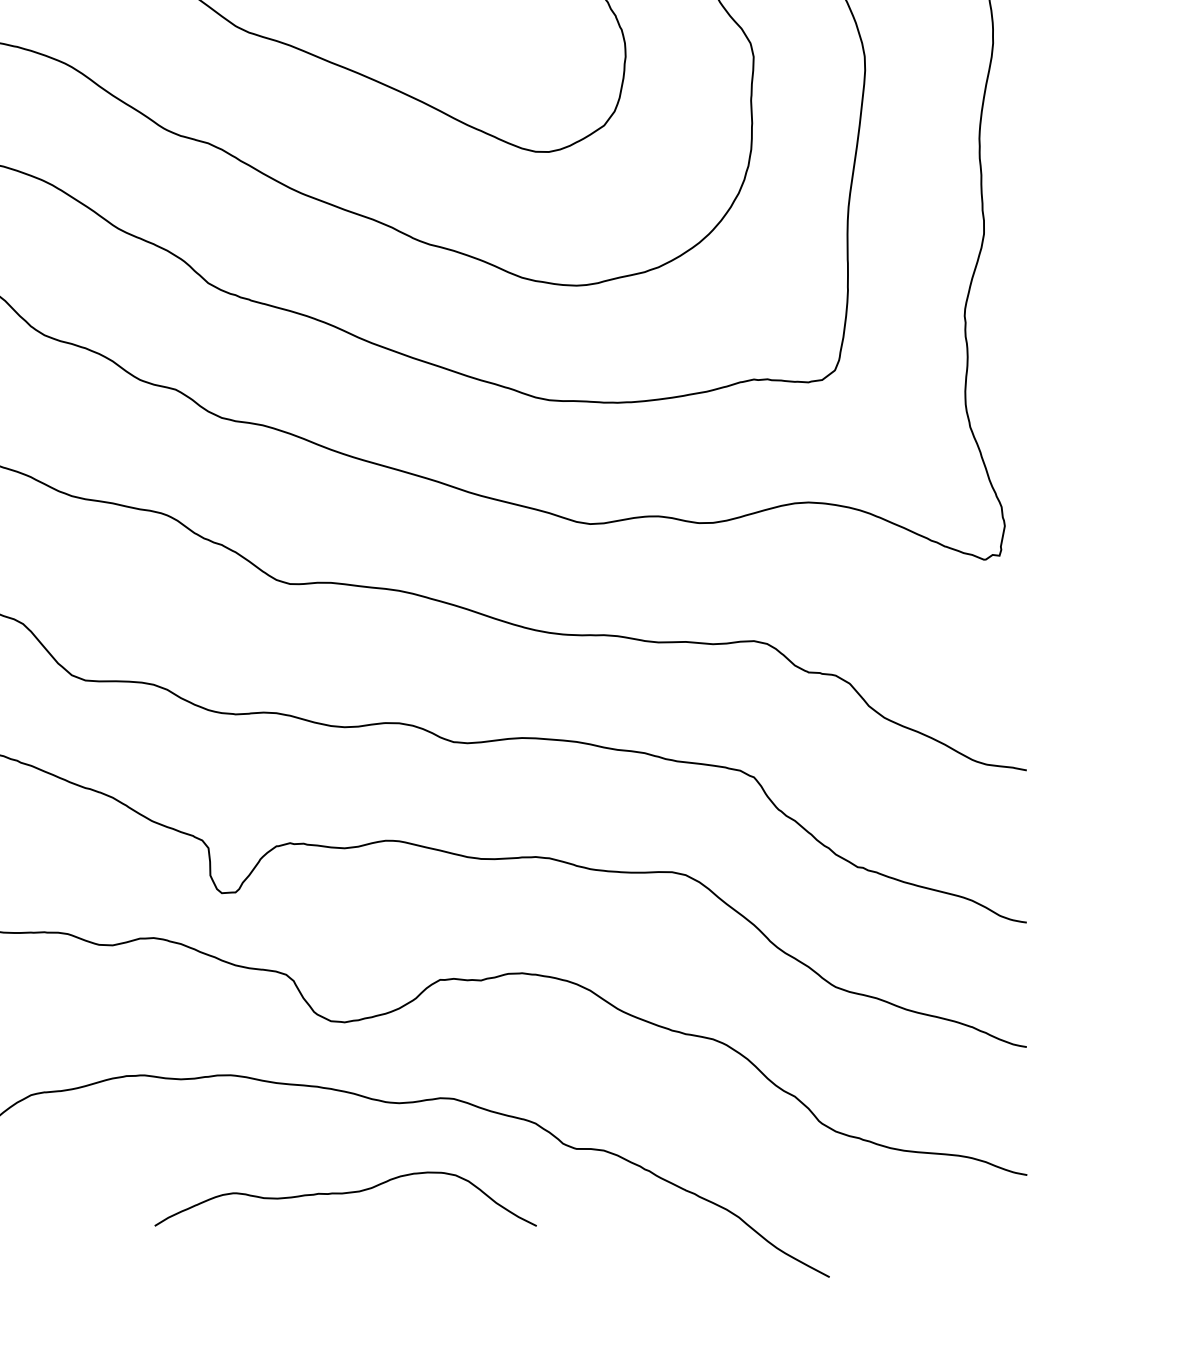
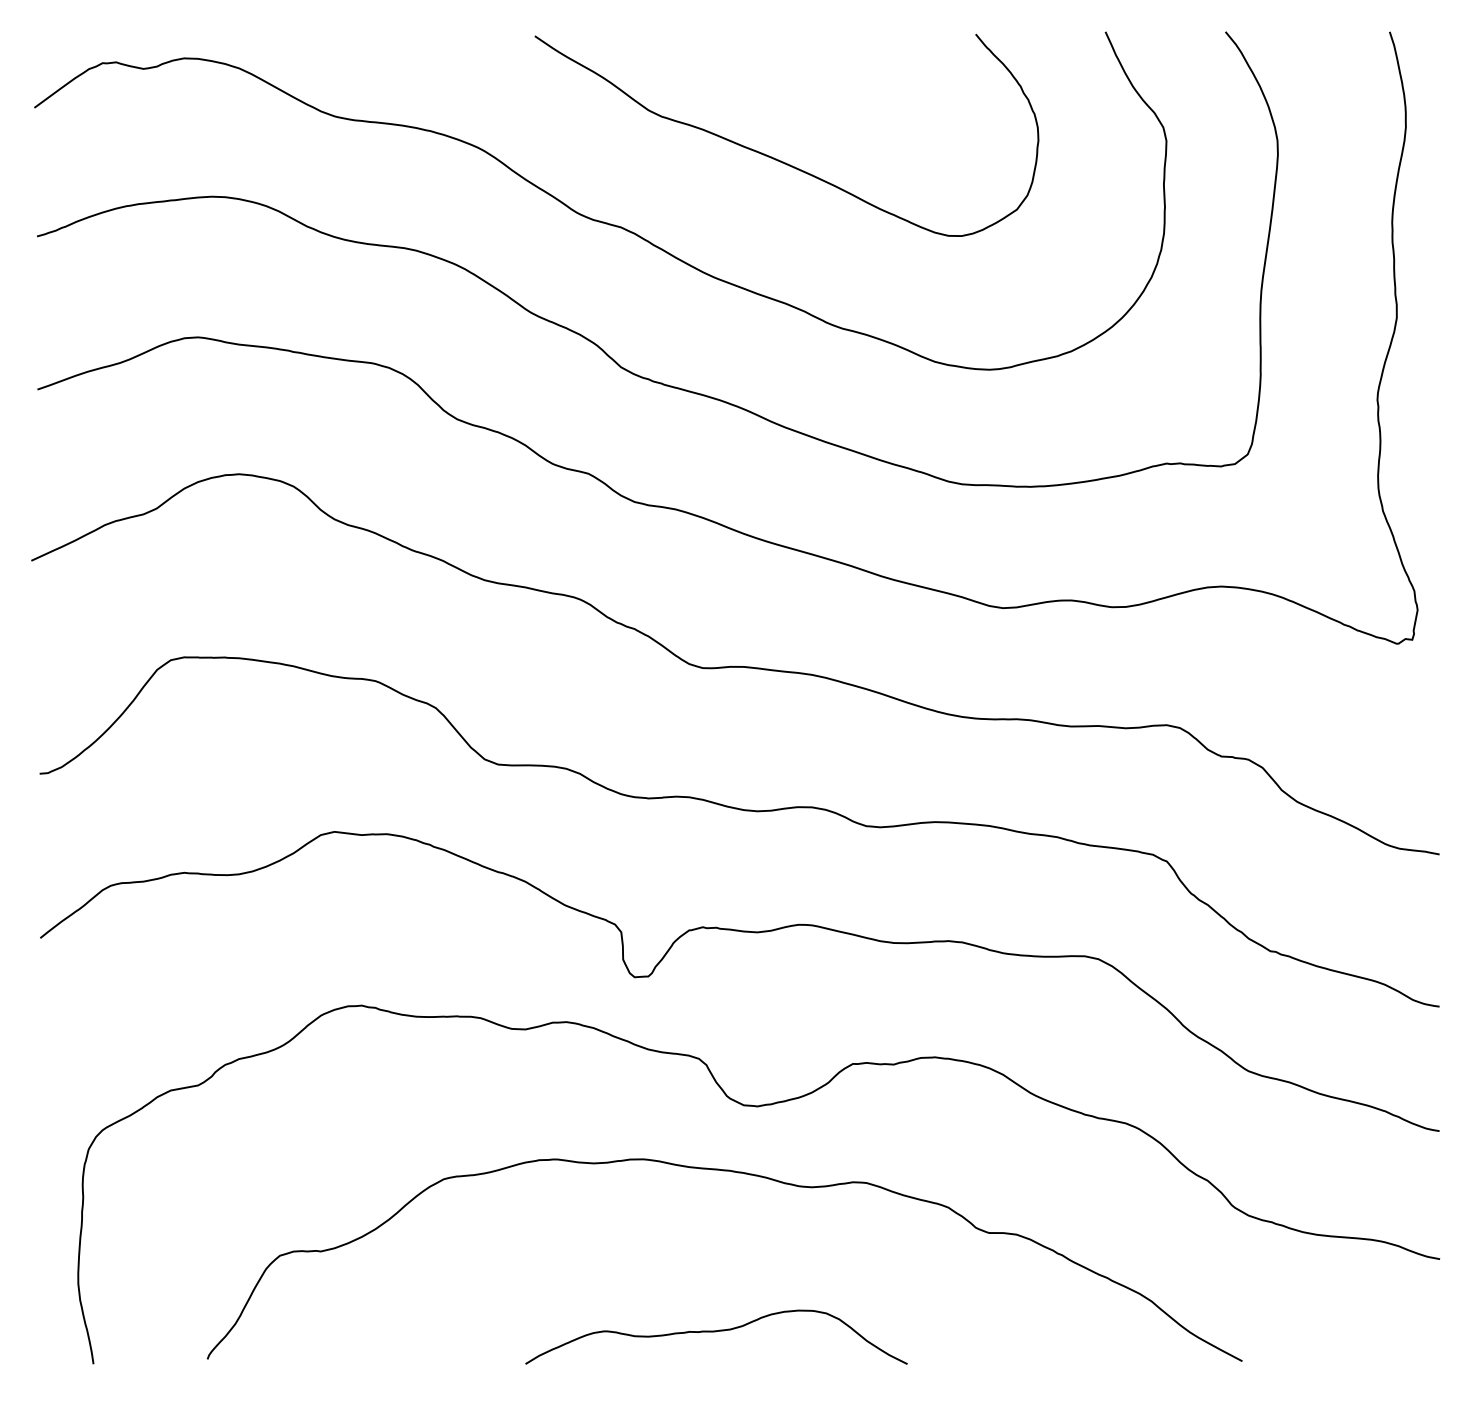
curve: (345, 1194) -> (716, 1332), moved

